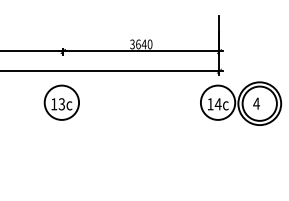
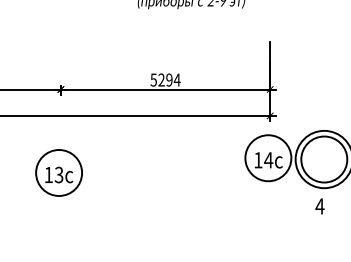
text: (141, 44) -> (165, 80), 3640 -> 5294
part: (61, 102) -> (58, 172), moved
text: (256, 103) -> (319, 206), moved

